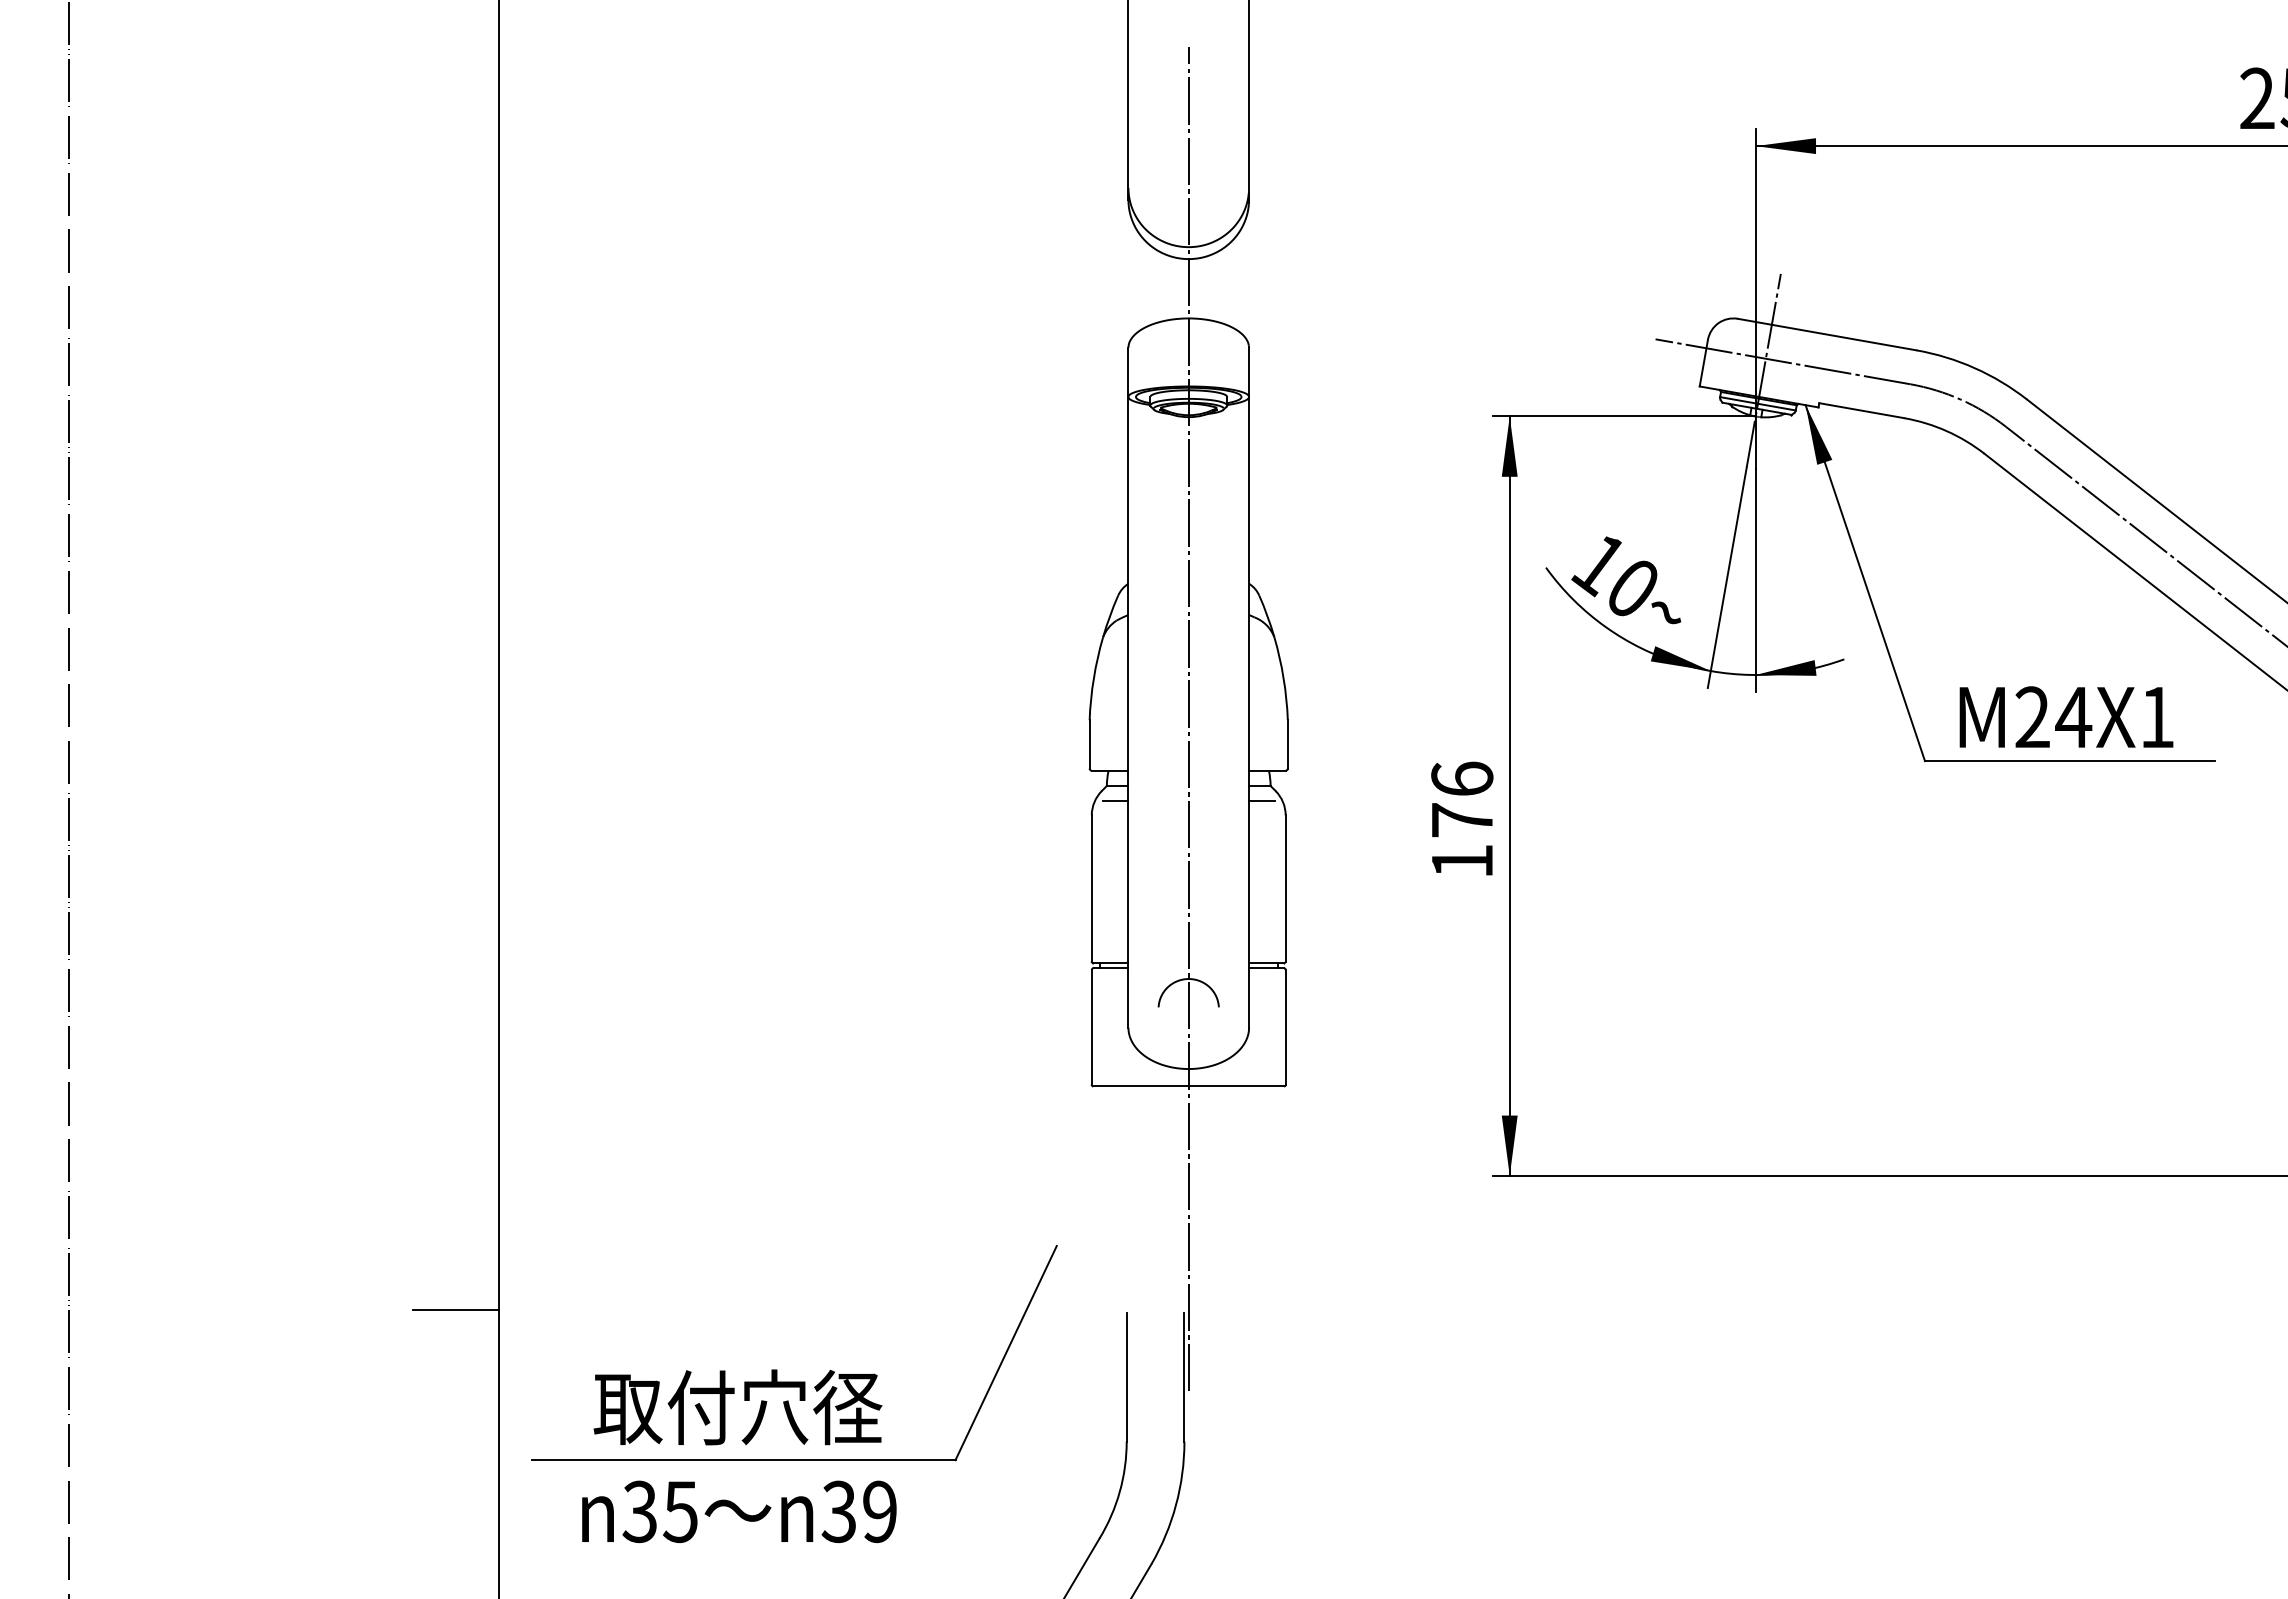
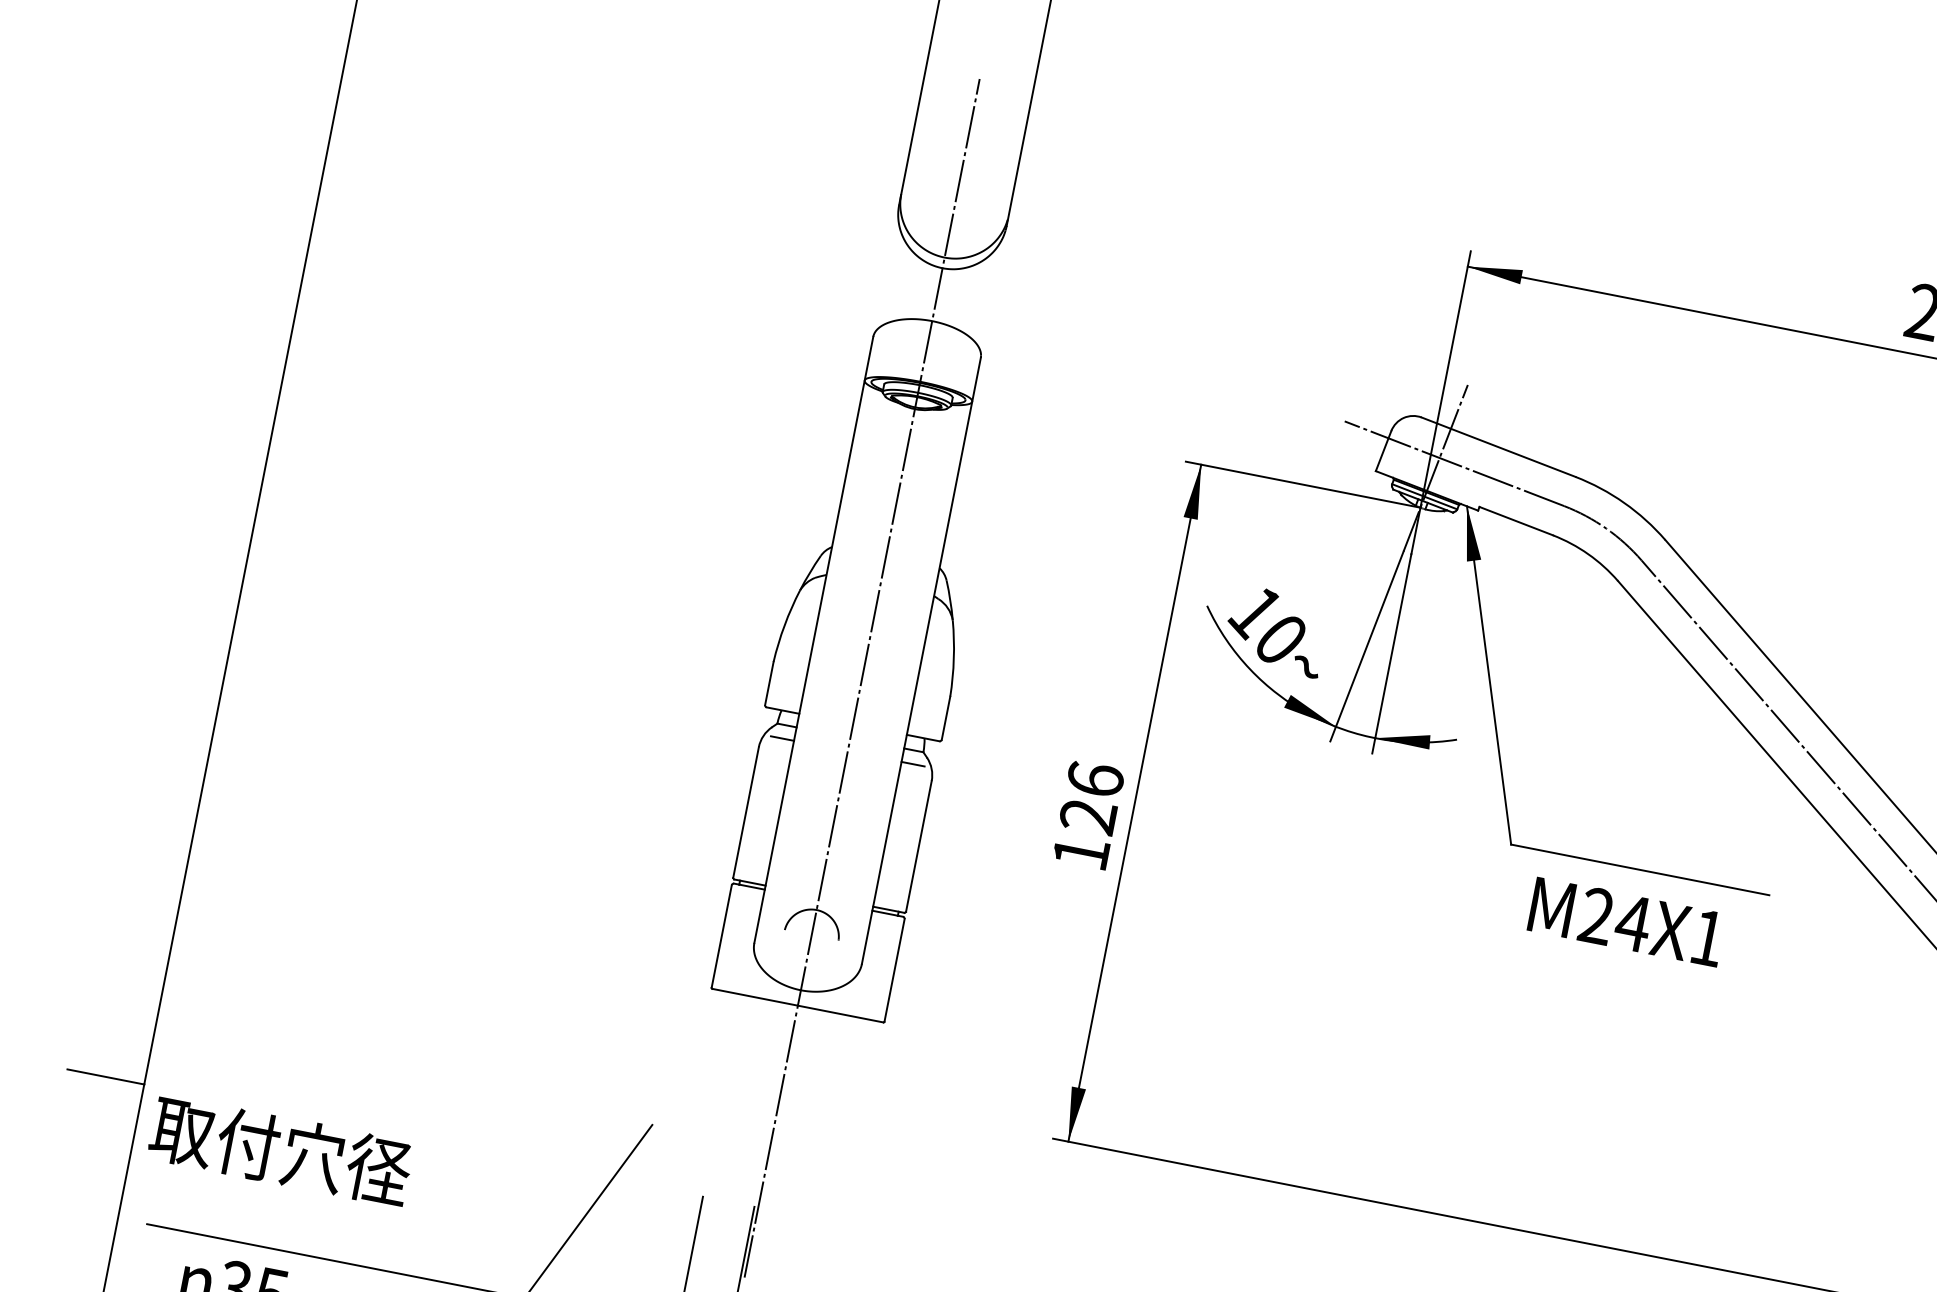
text: (2066, 716) -> (1627, 921), moved
text: (1461, 820) -> (1087, 816), 176 -> 126
text: (737, 1407) -> (280, 1150), moved

